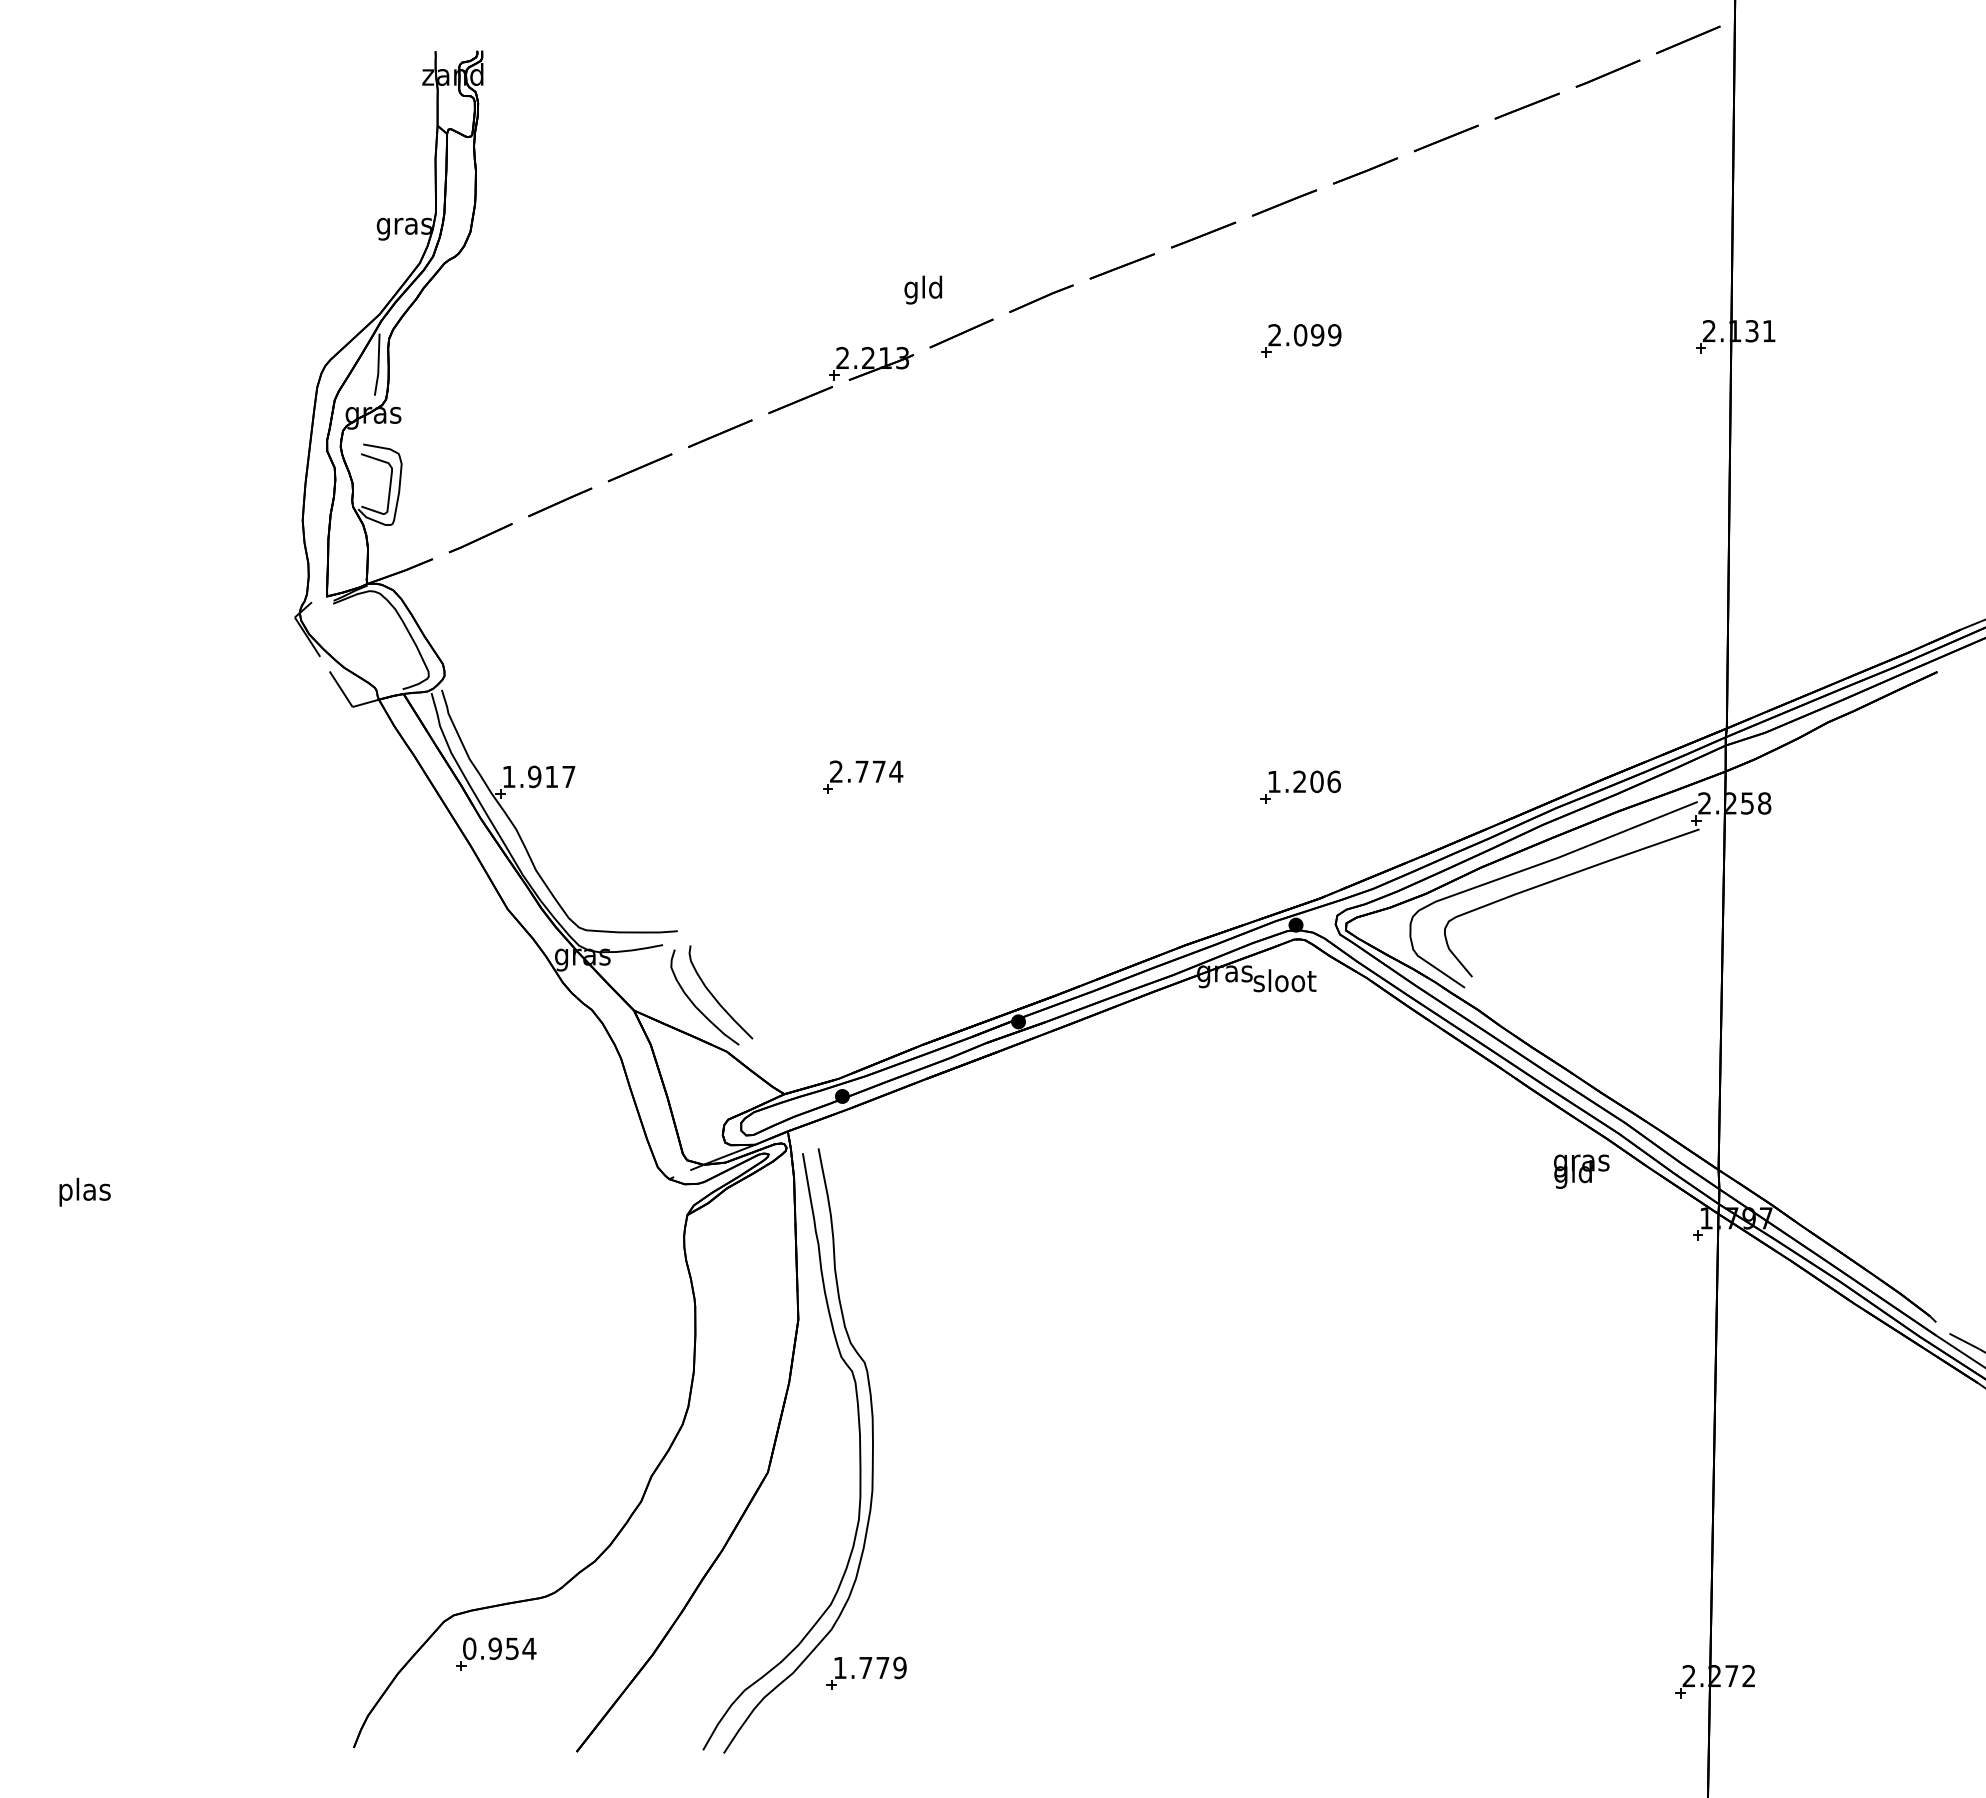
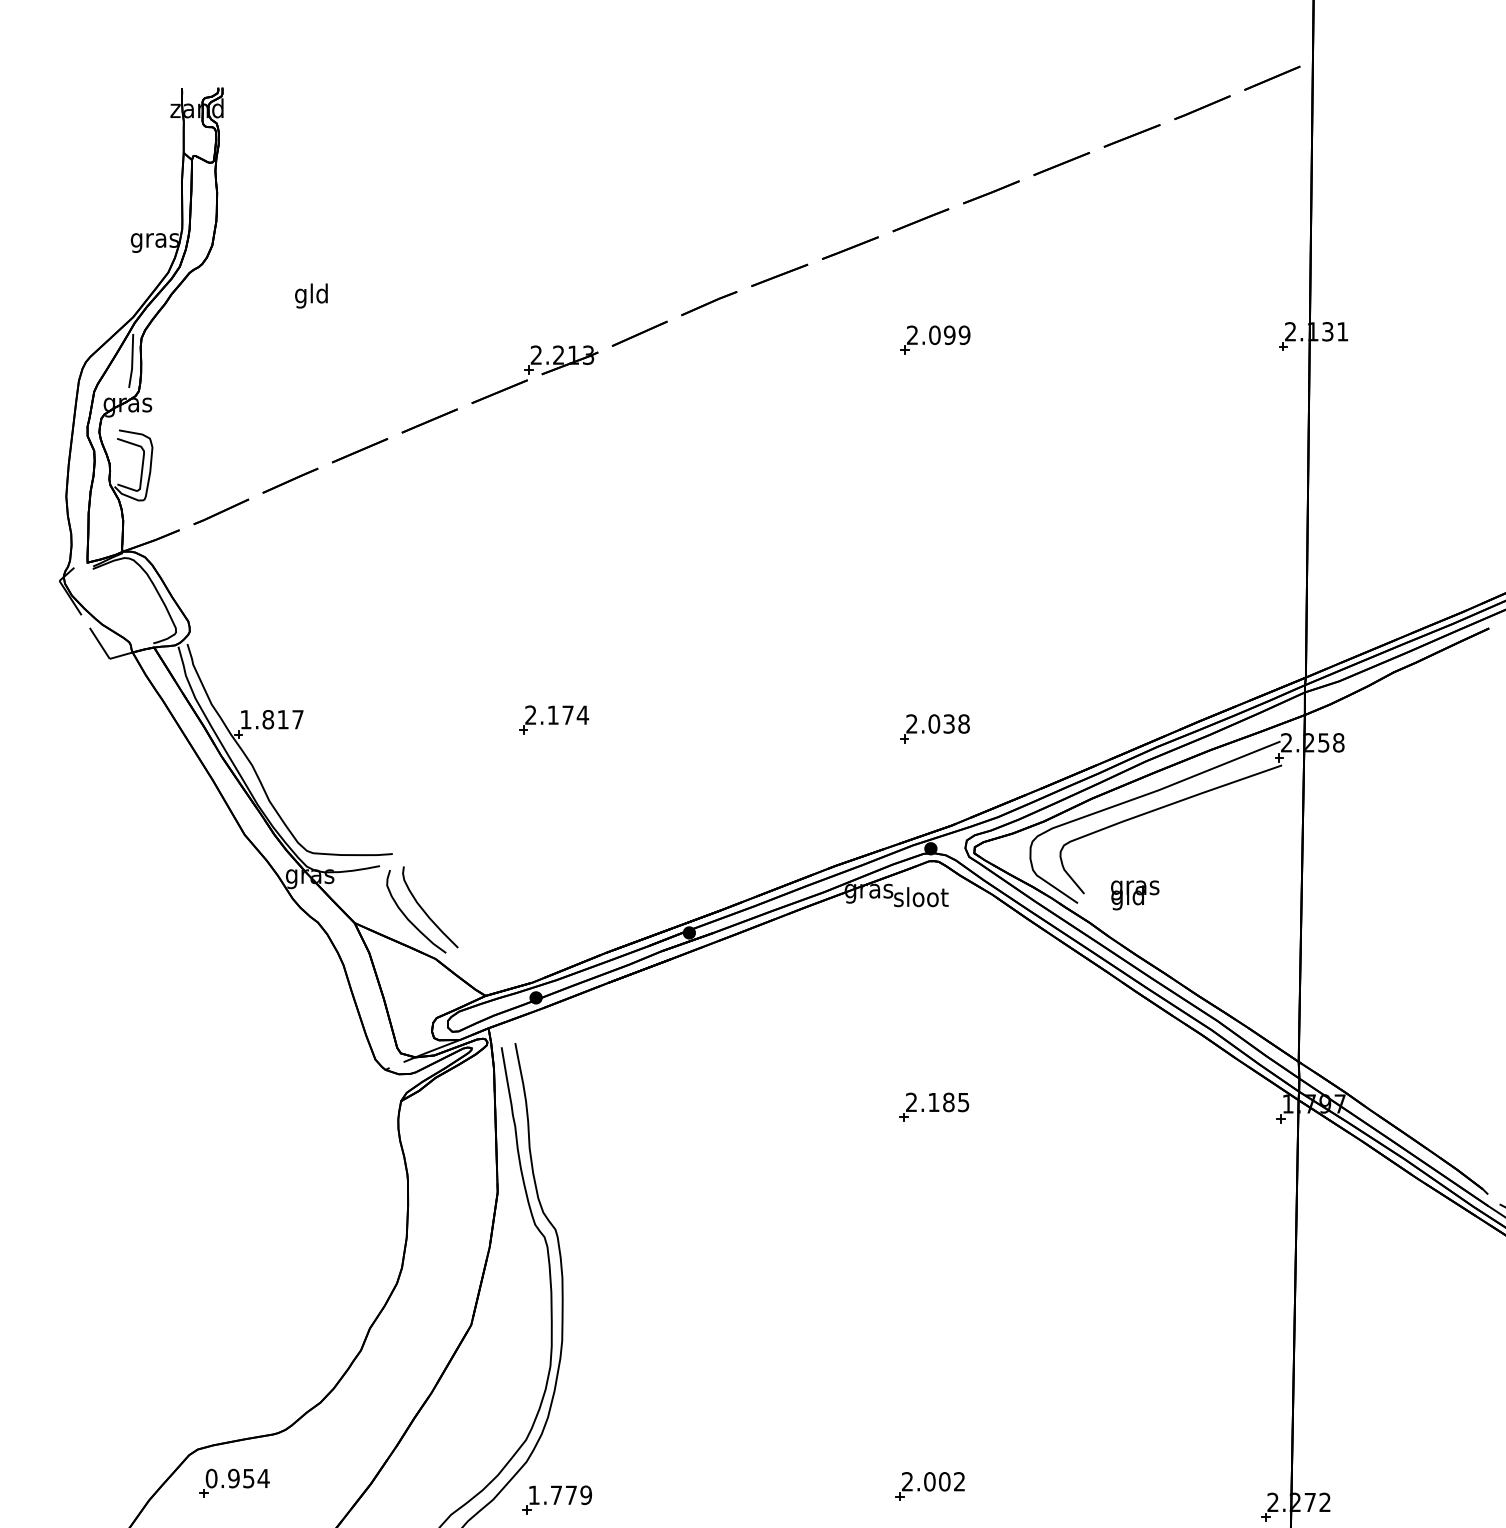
text: (923, 289) -> (311, 295), moved
text: (861, 771) -> (552, 715), 2.774 -> 2.174
text: (534, 776) -> (268, 719), 1.917 -> 1.817
text: (1303, 781) -> (937, 723), 1.206 -> 2.038
text: (1581, 1171) -> (1134, 895), moved
part: (1299, 1221) -> (933, 1106), added
part: (1294, 1657) -> (929, 1486), added

